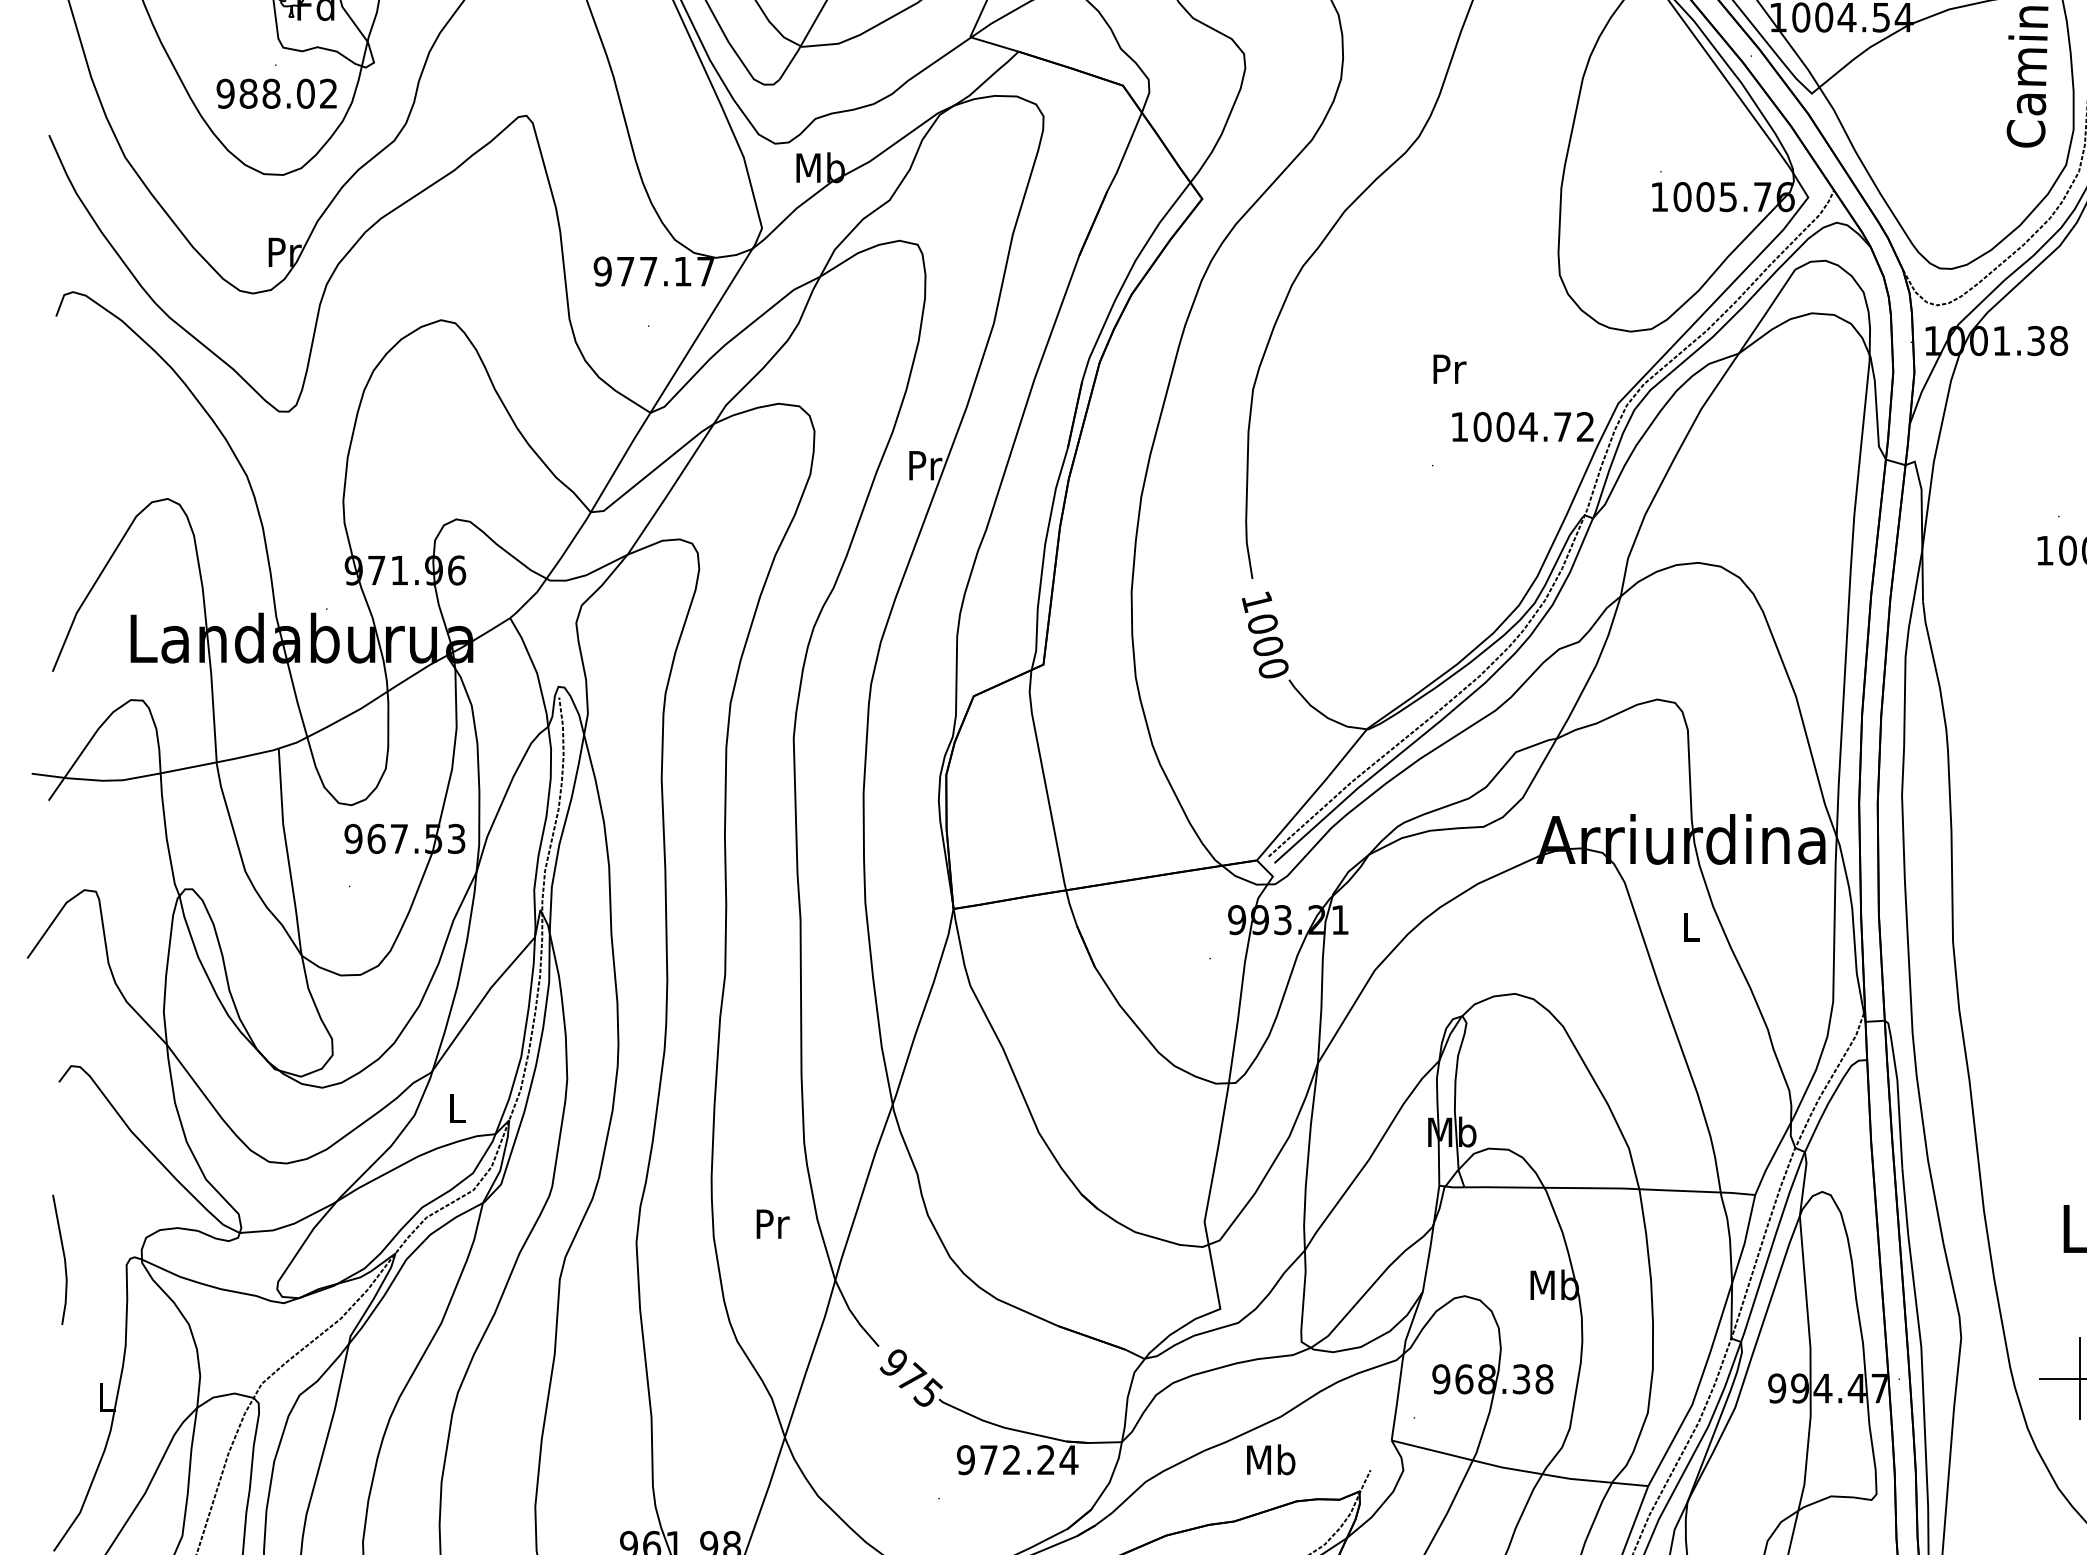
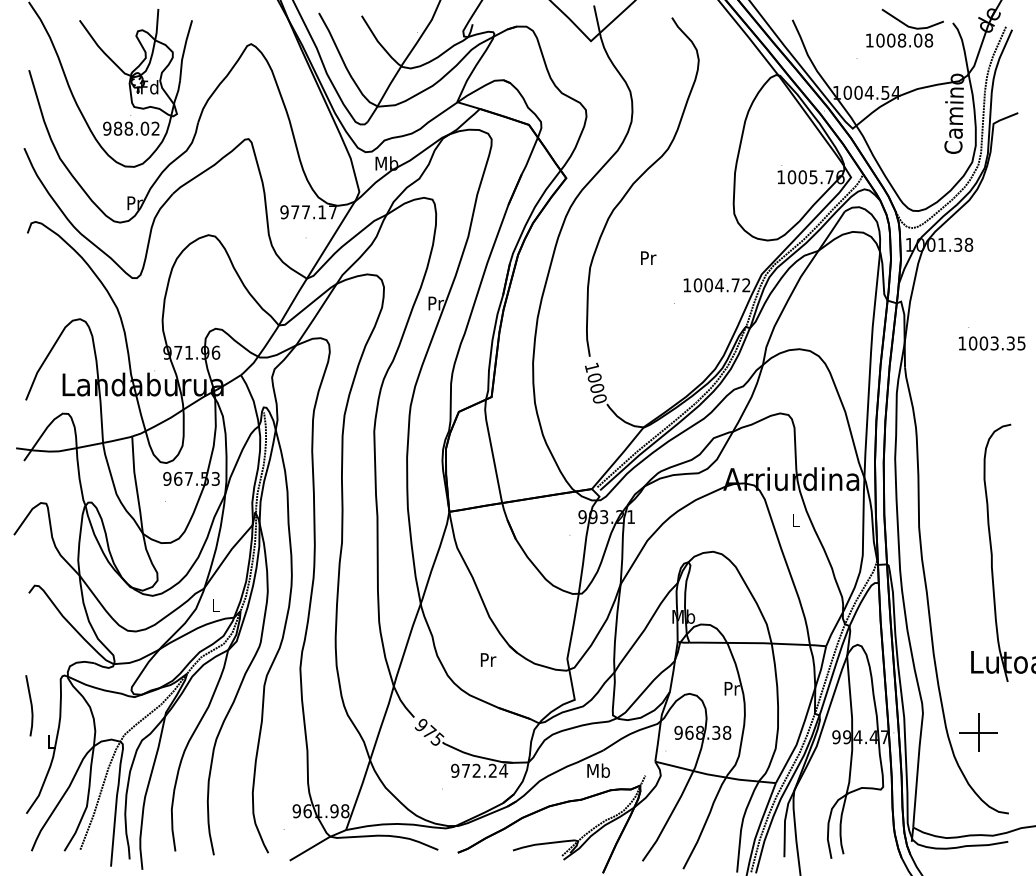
text: (1449, 367) -> (648, 257), moved
text: (772, 1223) -> (488, 659), moved
line: (62, 1259) -> (30, 705), moved
text: (1553, 1284) -> (731, 688), Mb -> Pr

